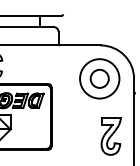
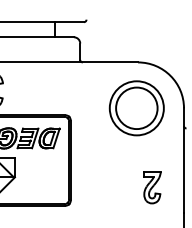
circle: (99, 78) -> (136, 108), size x1.67
part: (111, 136) -> (152, 187), size x0.62

